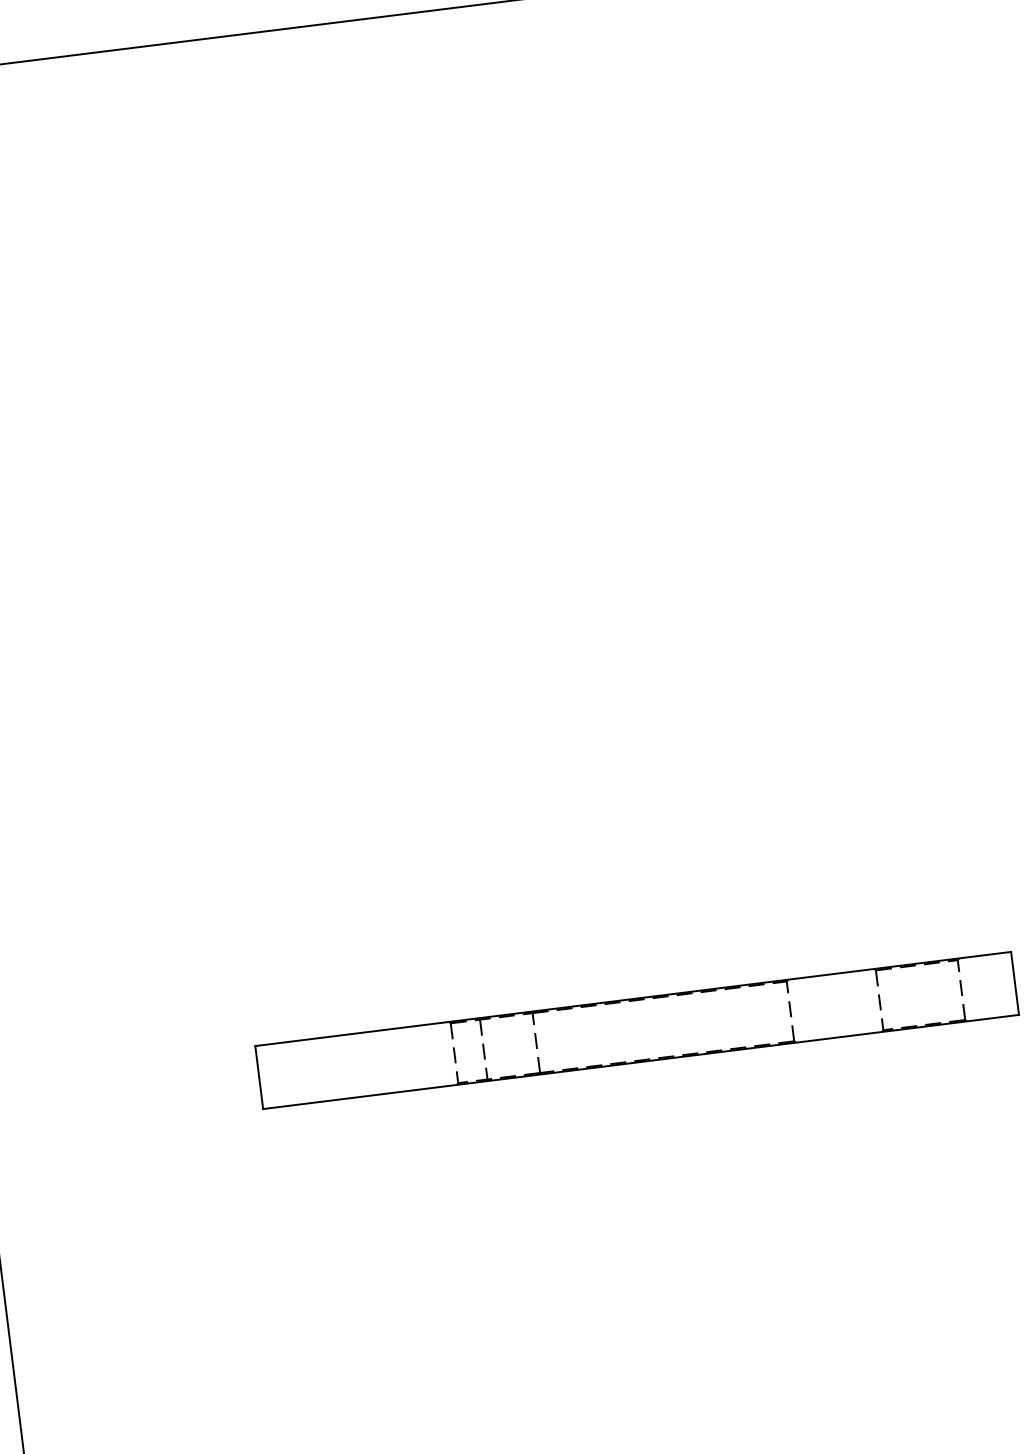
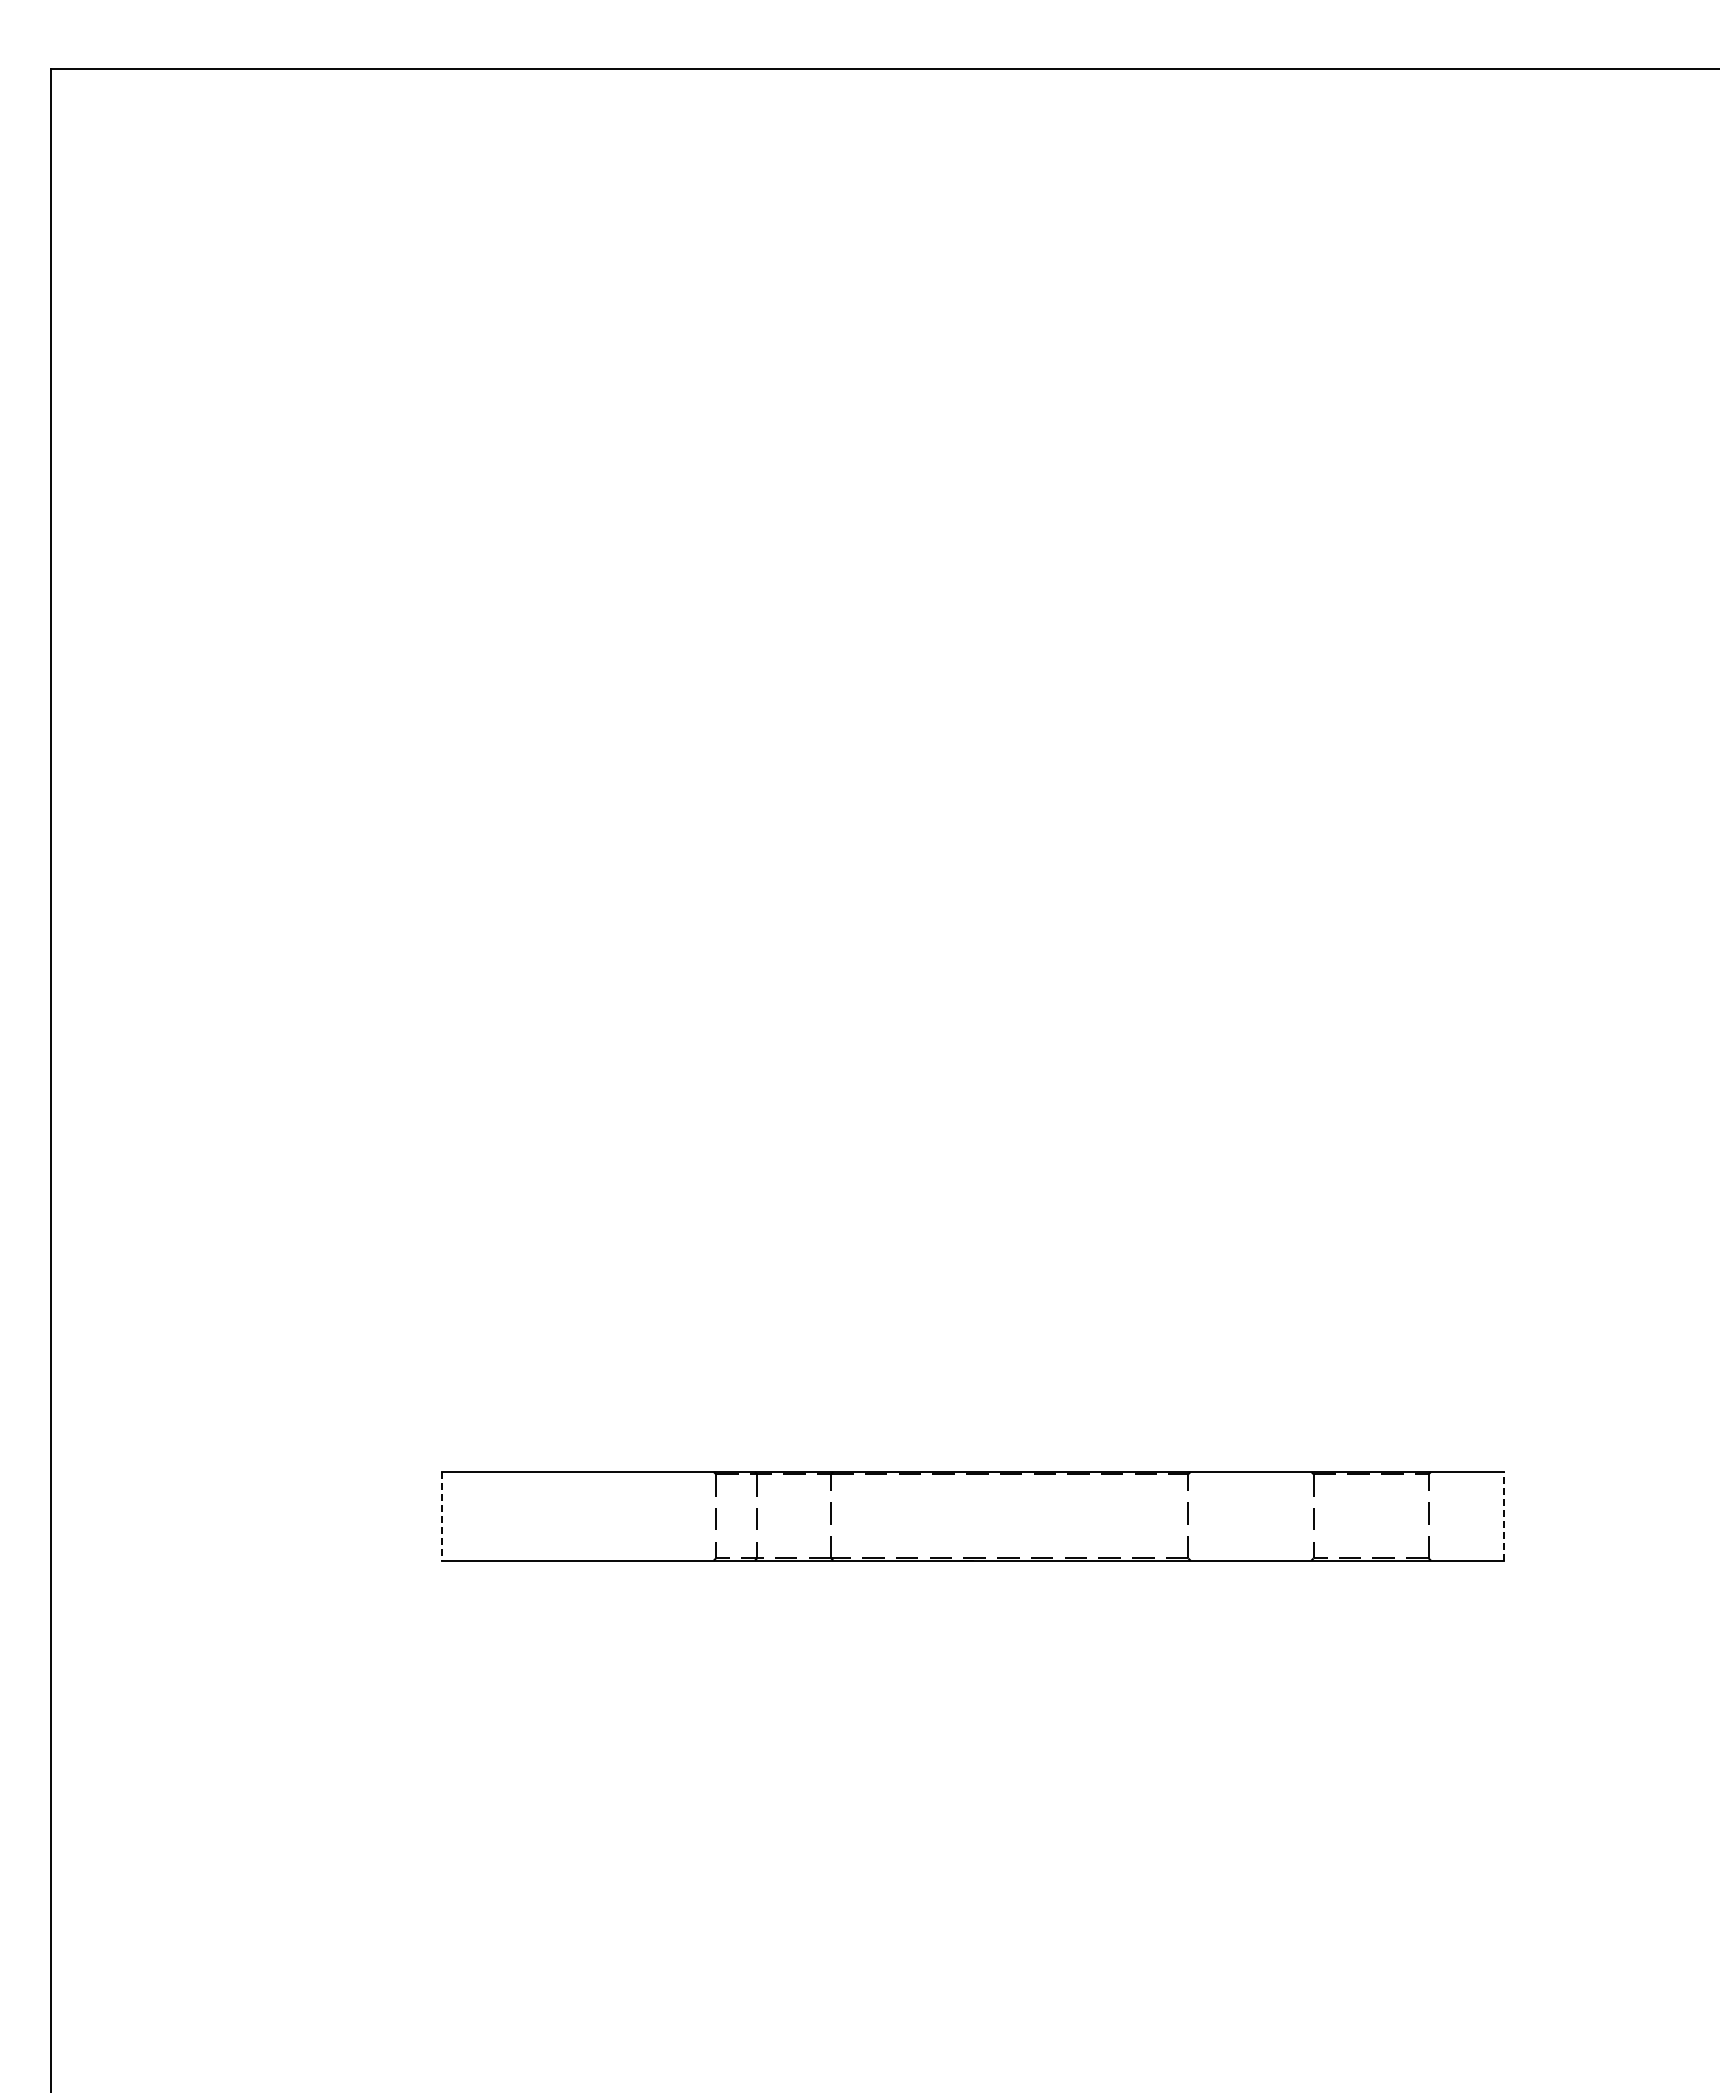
line: (1014, 982) -> (1503, 1515), solid -> dashed
line: (259, 1077) -> (441, 1516), solid -> dashed

